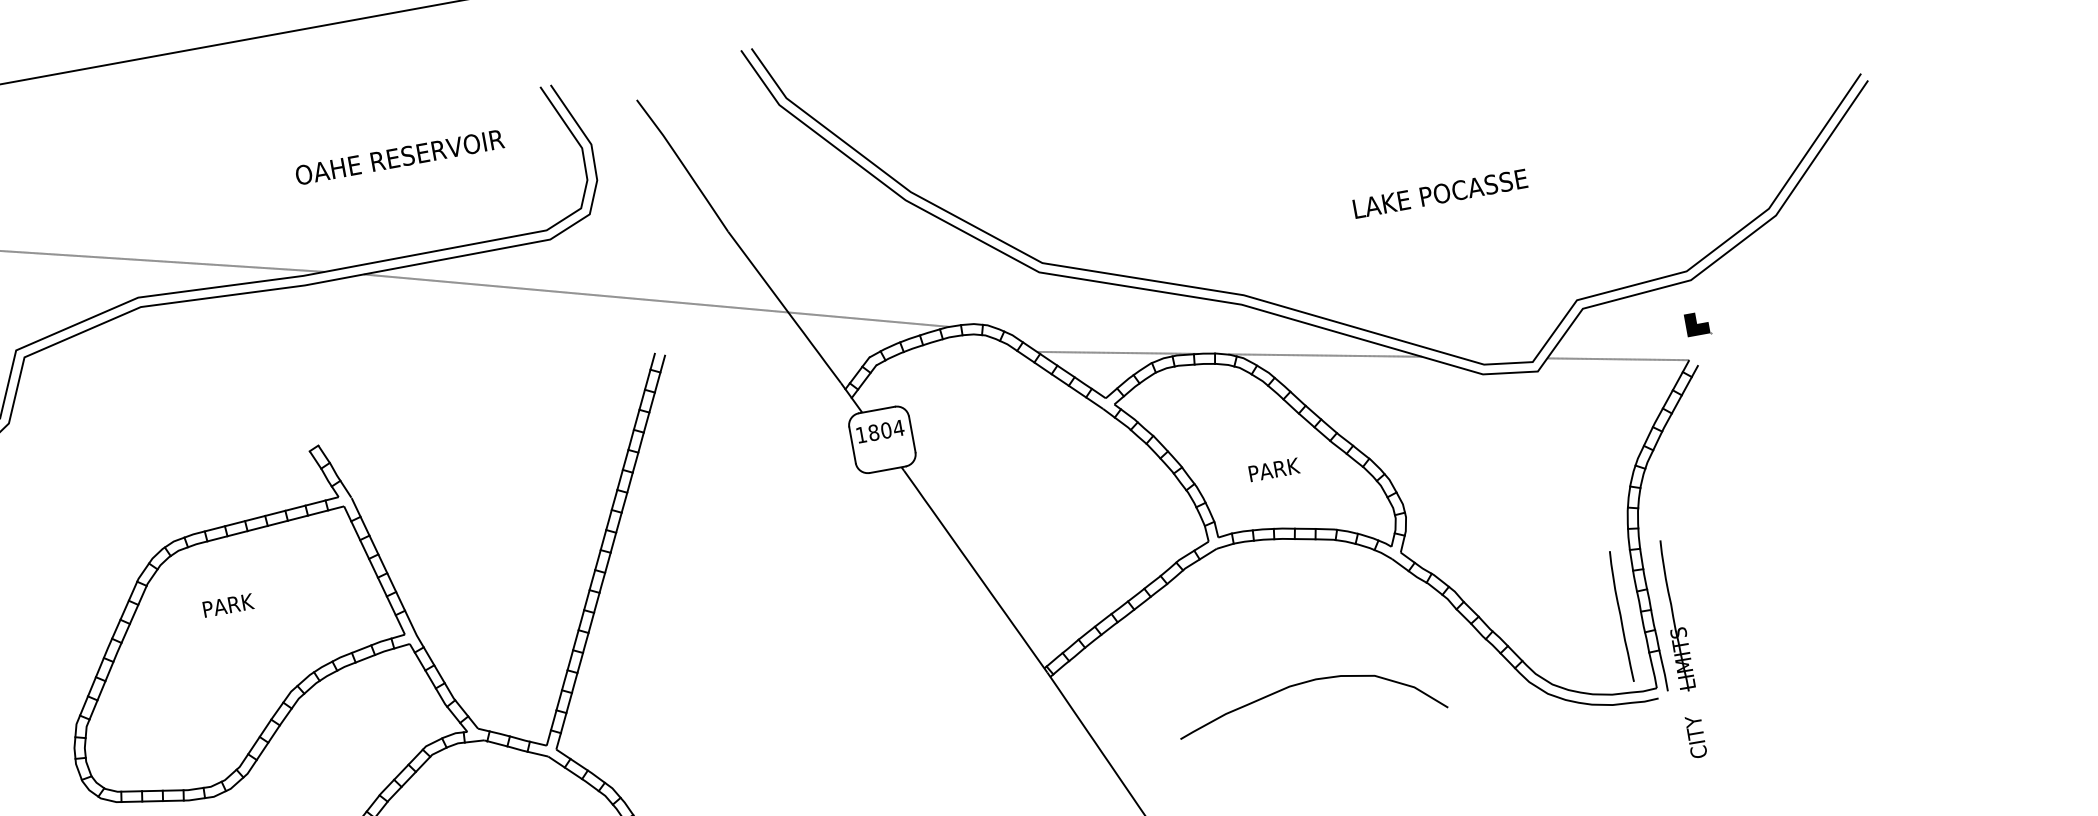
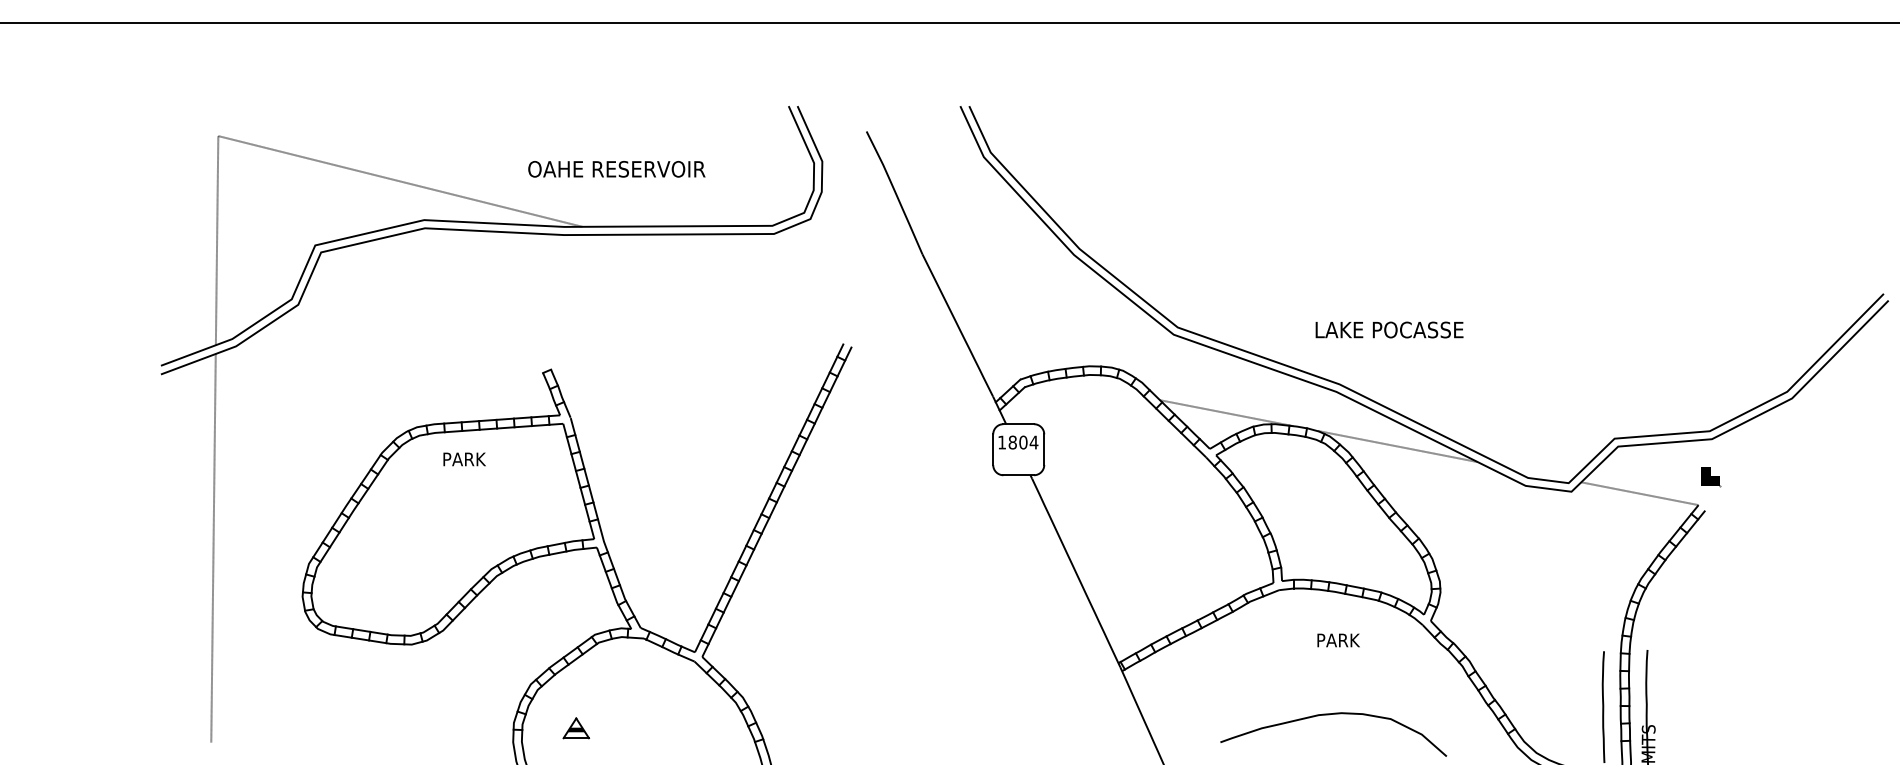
text: (399, 157) -> (616, 169), moved
text: (1440, 193) -> (1389, 329), moved
line: (656, 300) -> (852, 300), removed
text: (1274, 469) -> (1338, 640), moved
text: (228, 605) -> (464, 459), moved

